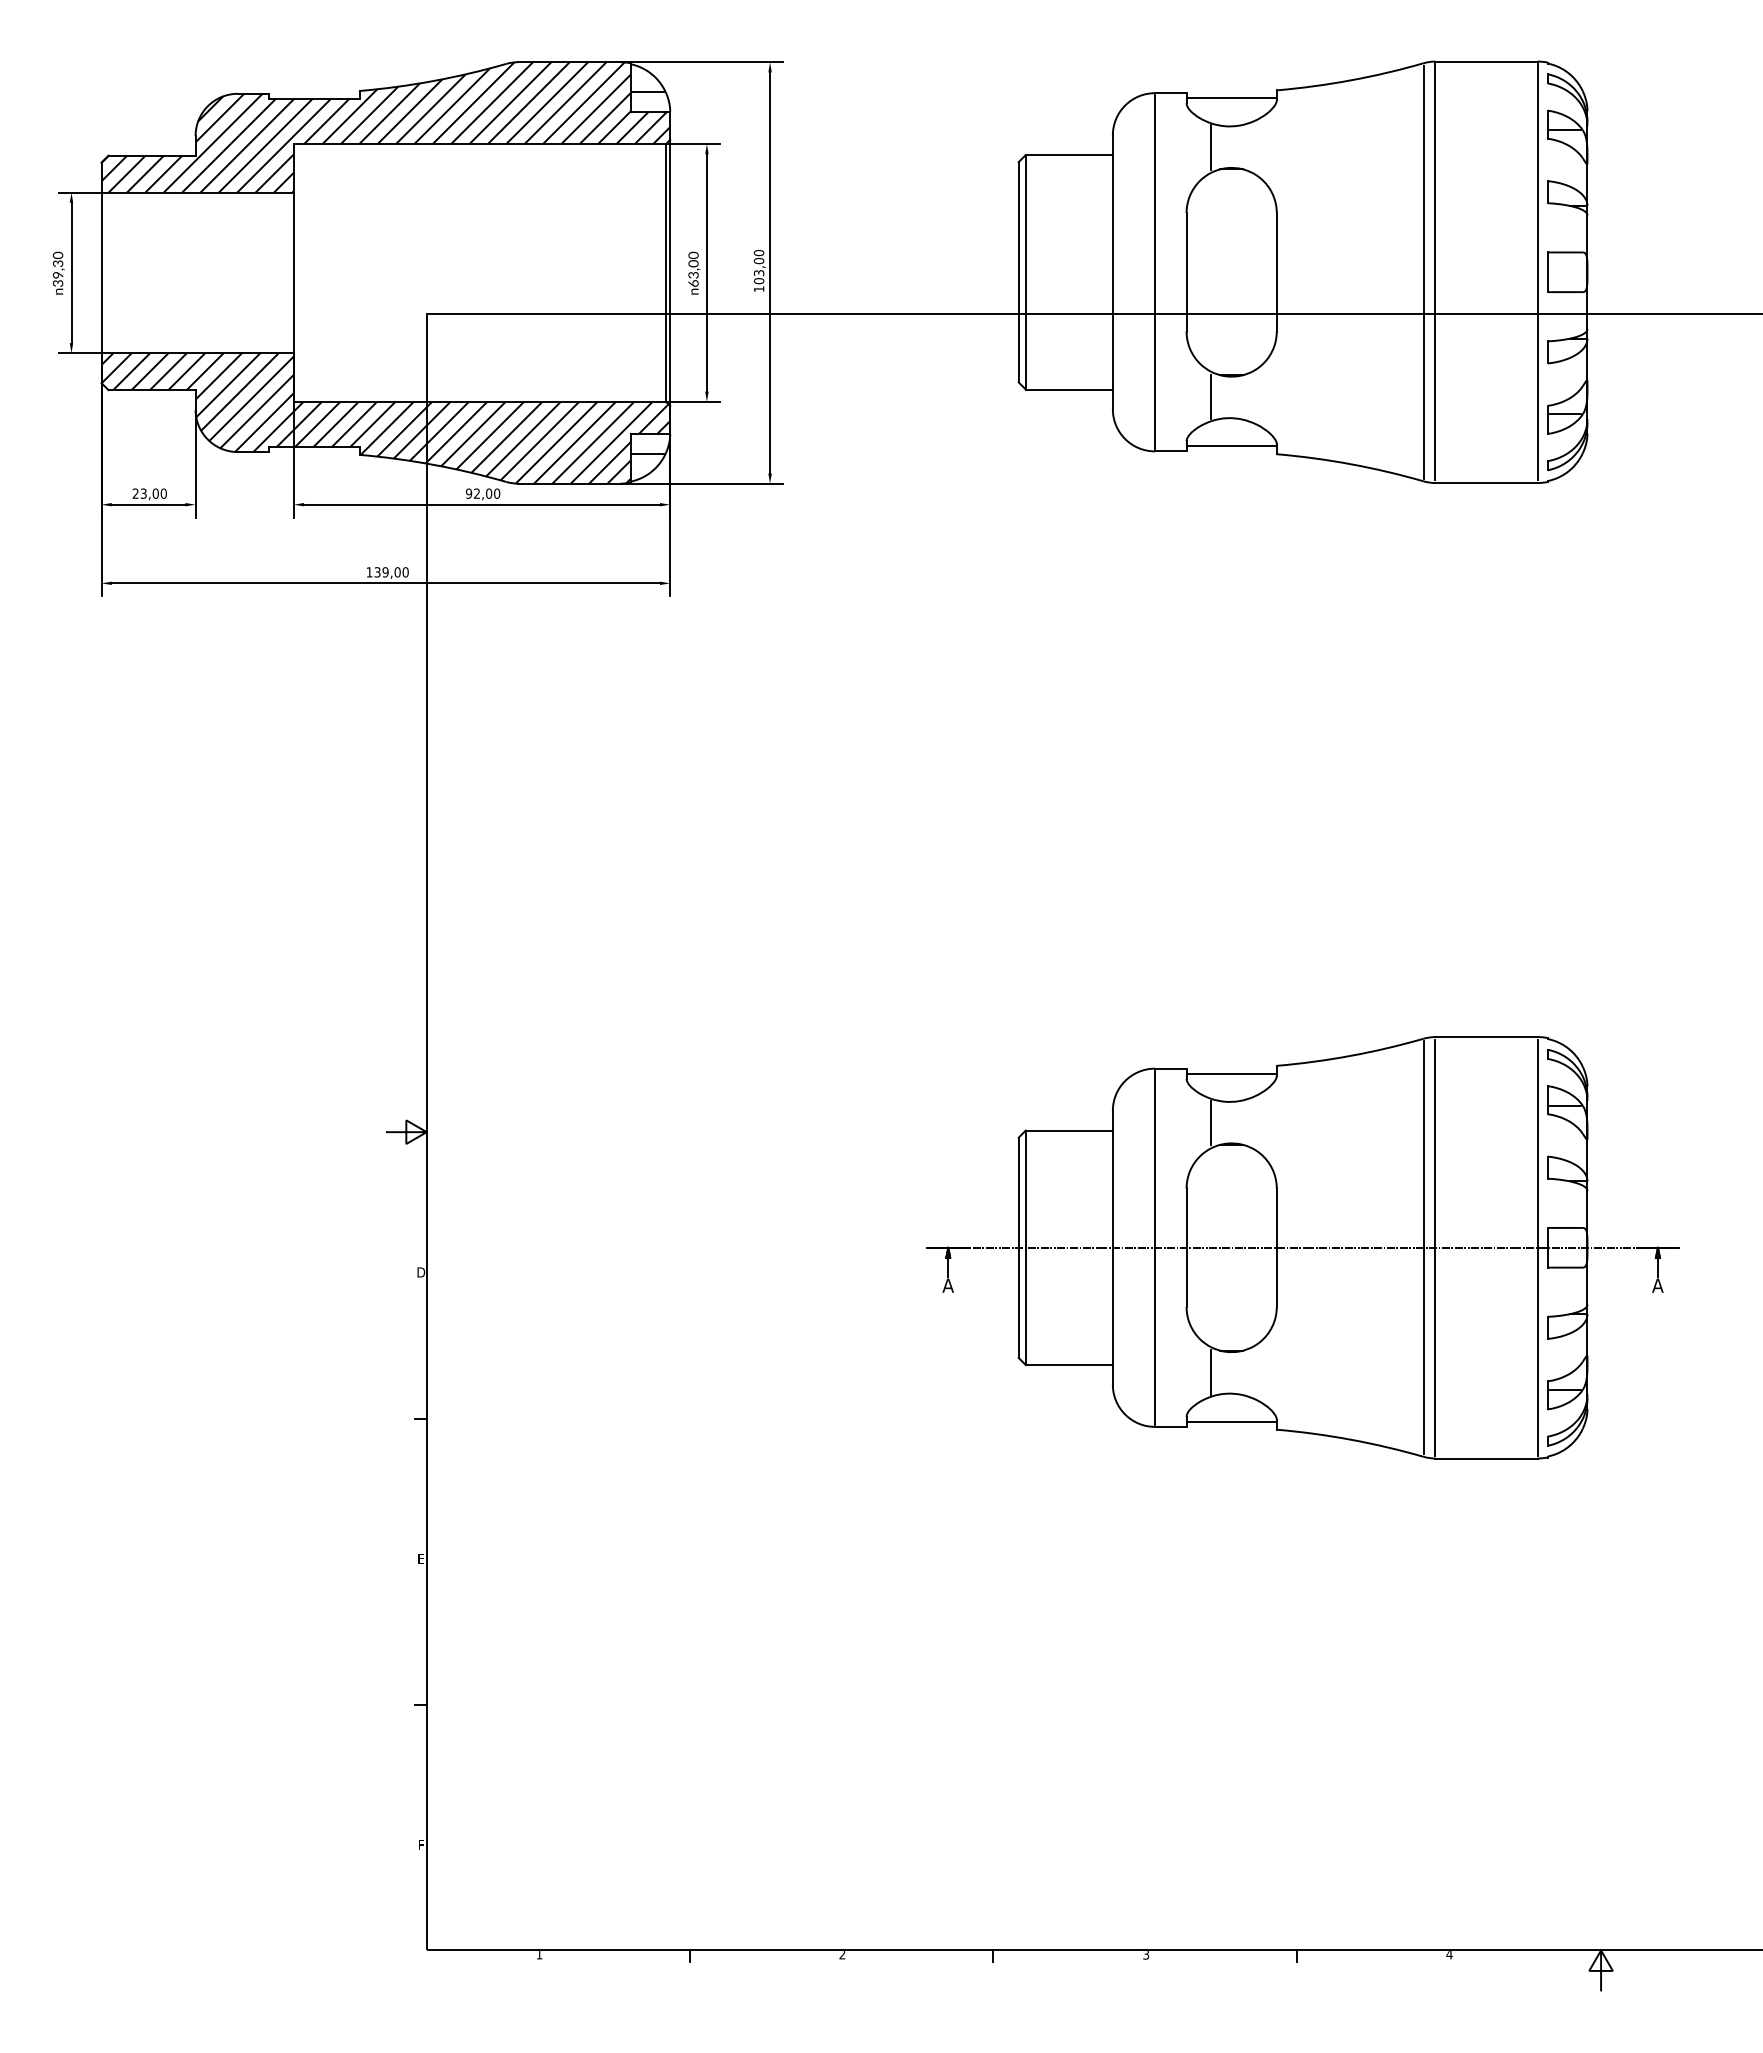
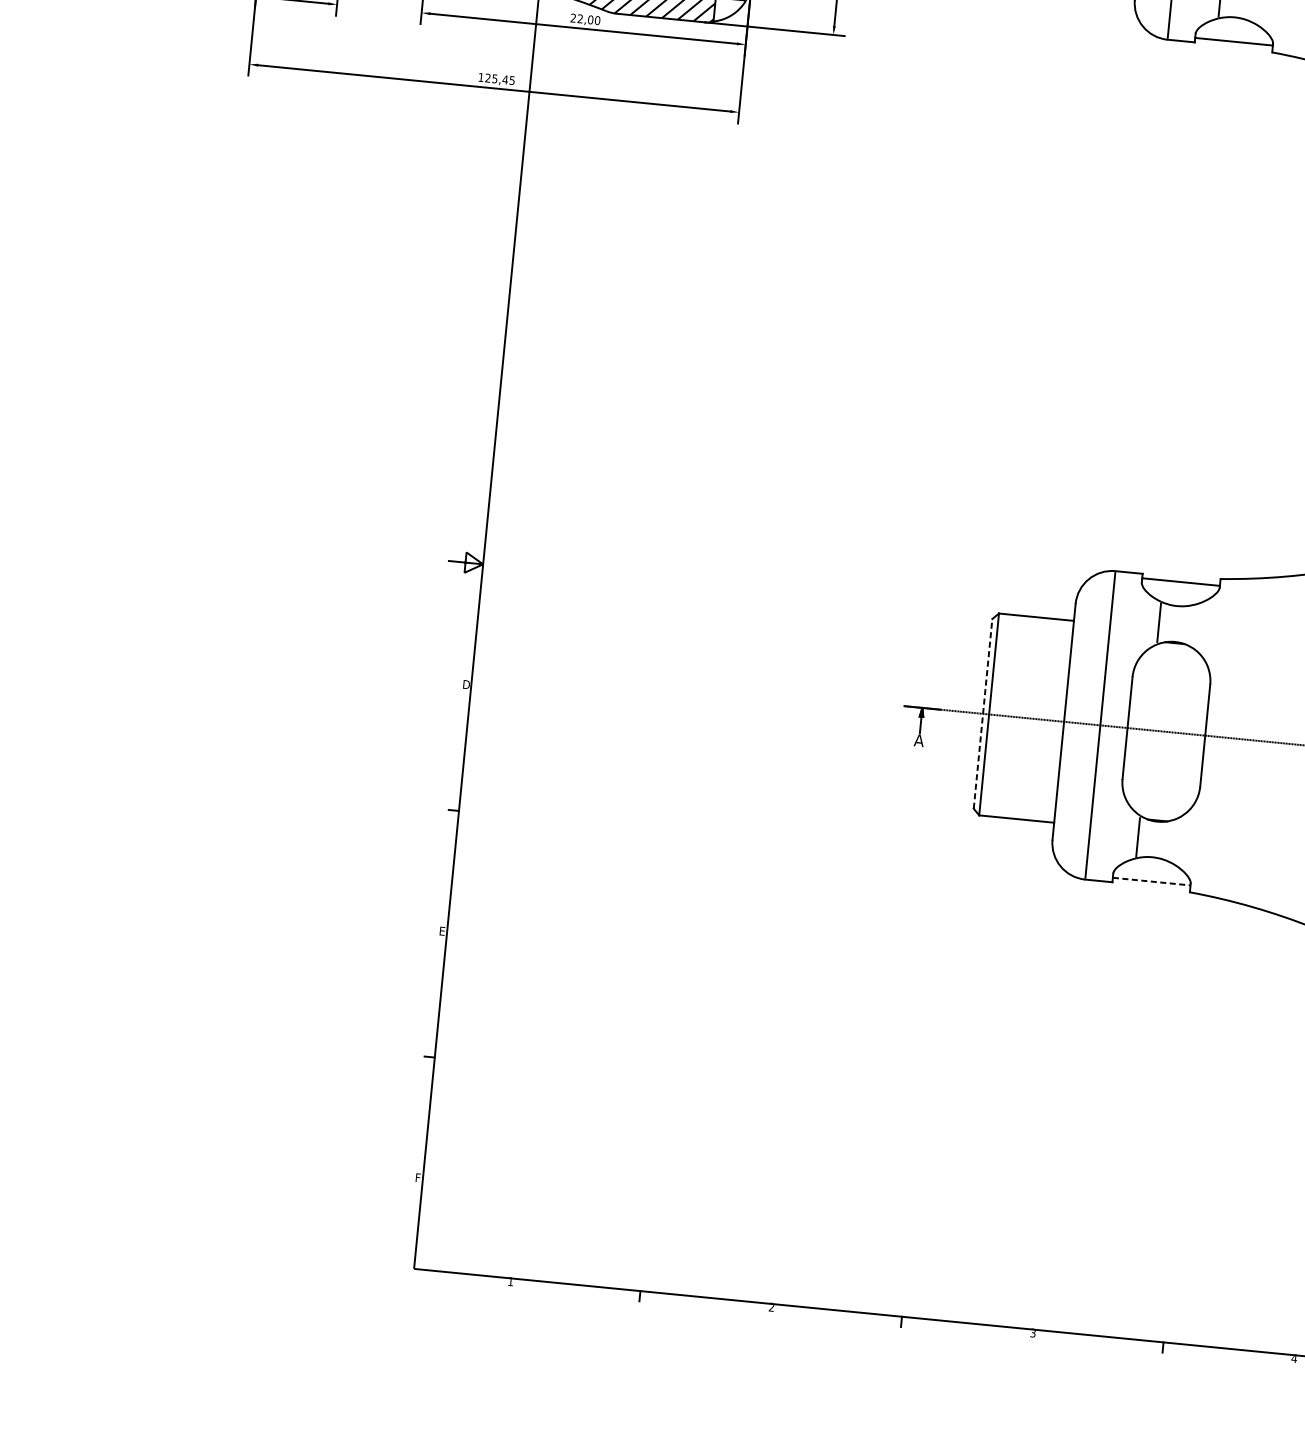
text: (469, 493) -> (573, 18), 92,00 -> 22,00
text: (391, 572) -> (500, 79), 139,00 -> 125,45
line: (1018, 1247) -> (982, 713), solid -> dashed
line: (1232, 1421) -> (1152, 881), solid -> dashed

